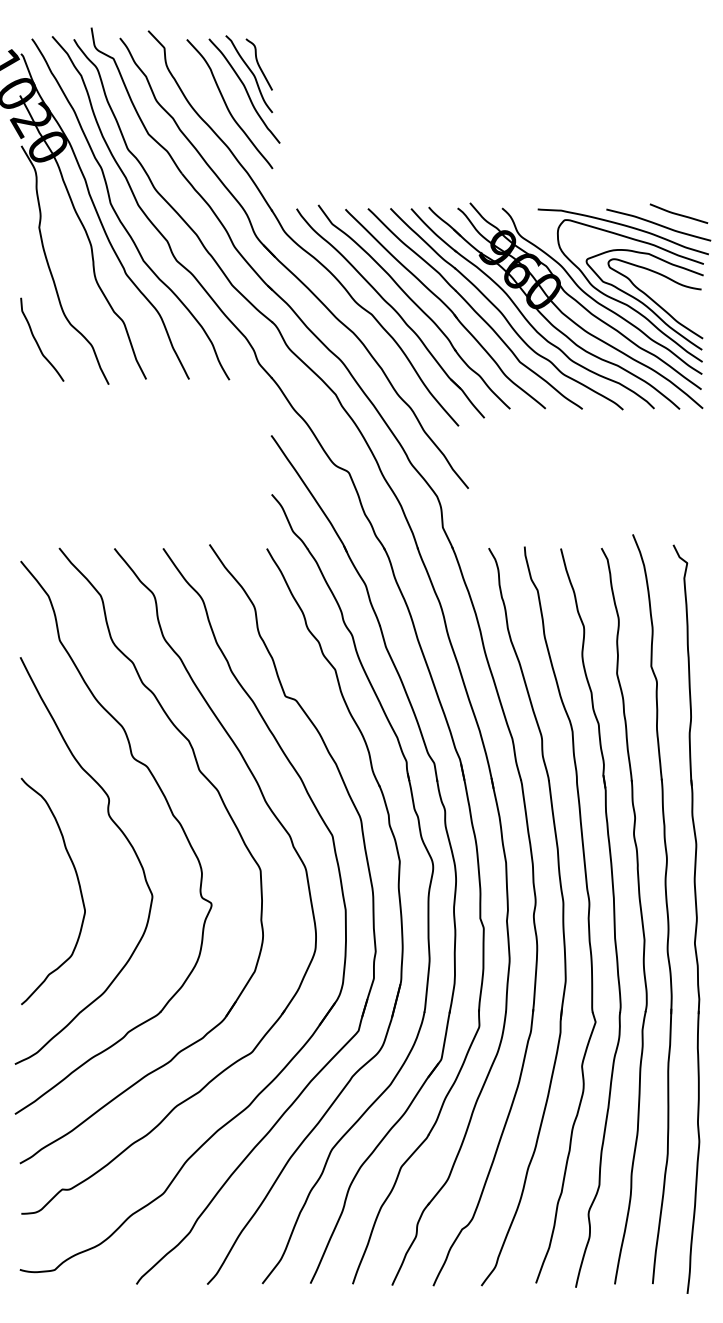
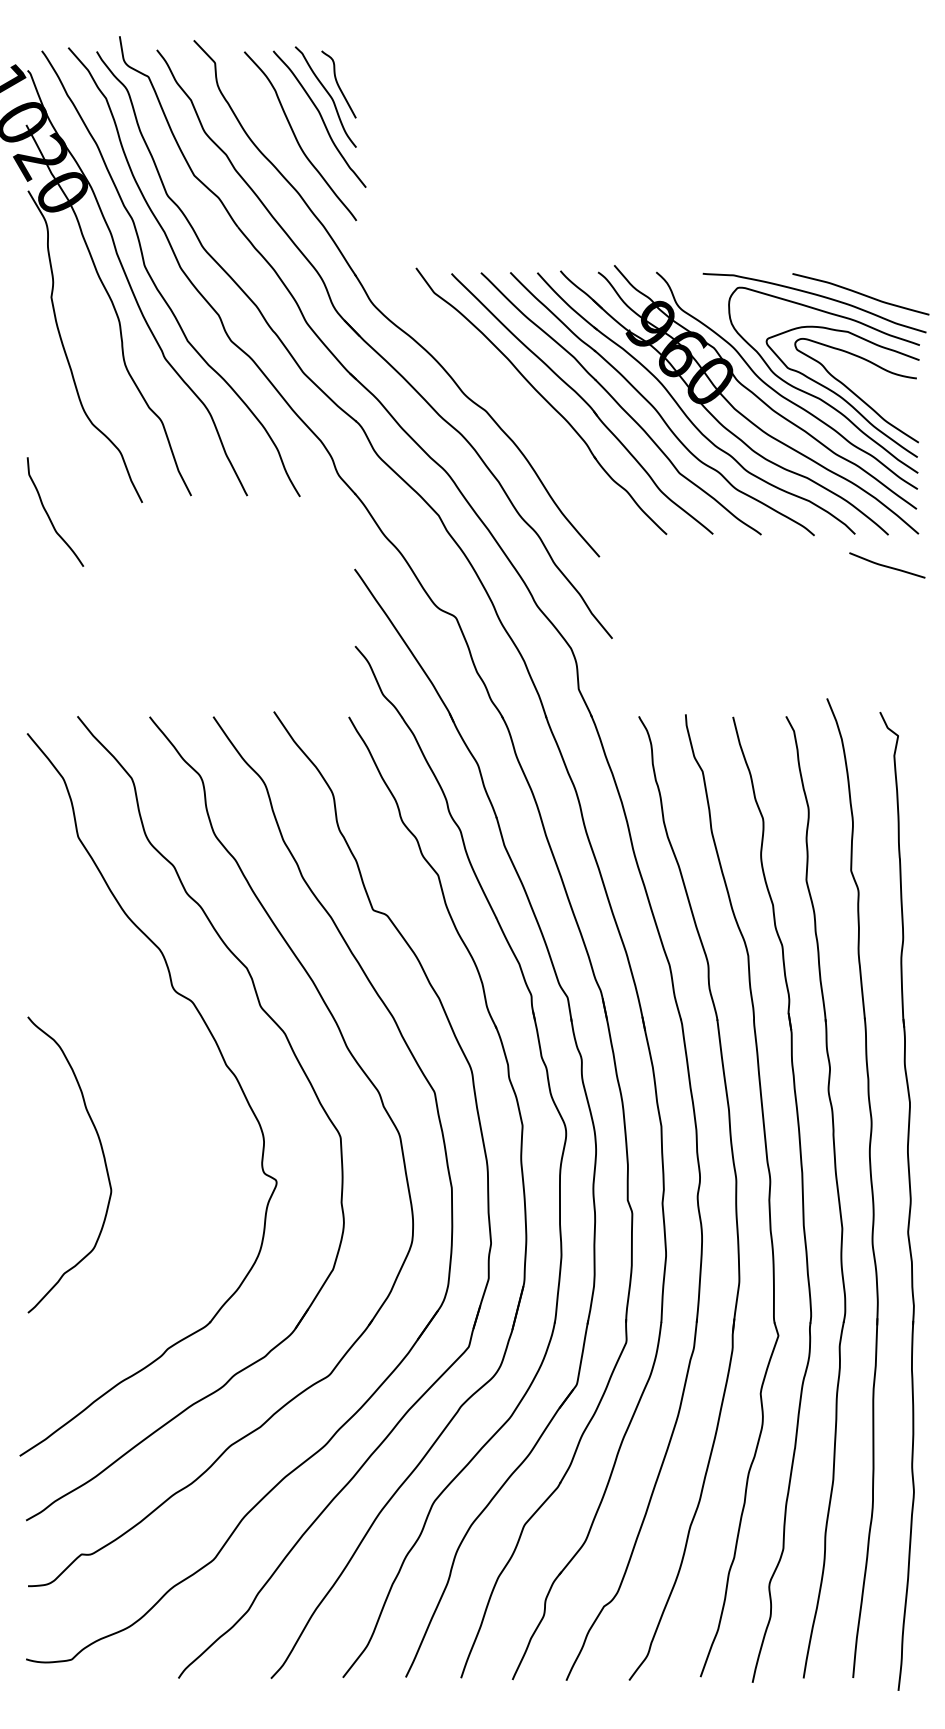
curve: (679, 213) -> (887, 565), moved
part: (390, 313) -> (510, 409), removed
curve: (37, 342) -> (49, 515), moved
part: (118, 828) -> (154, 1082), removed

